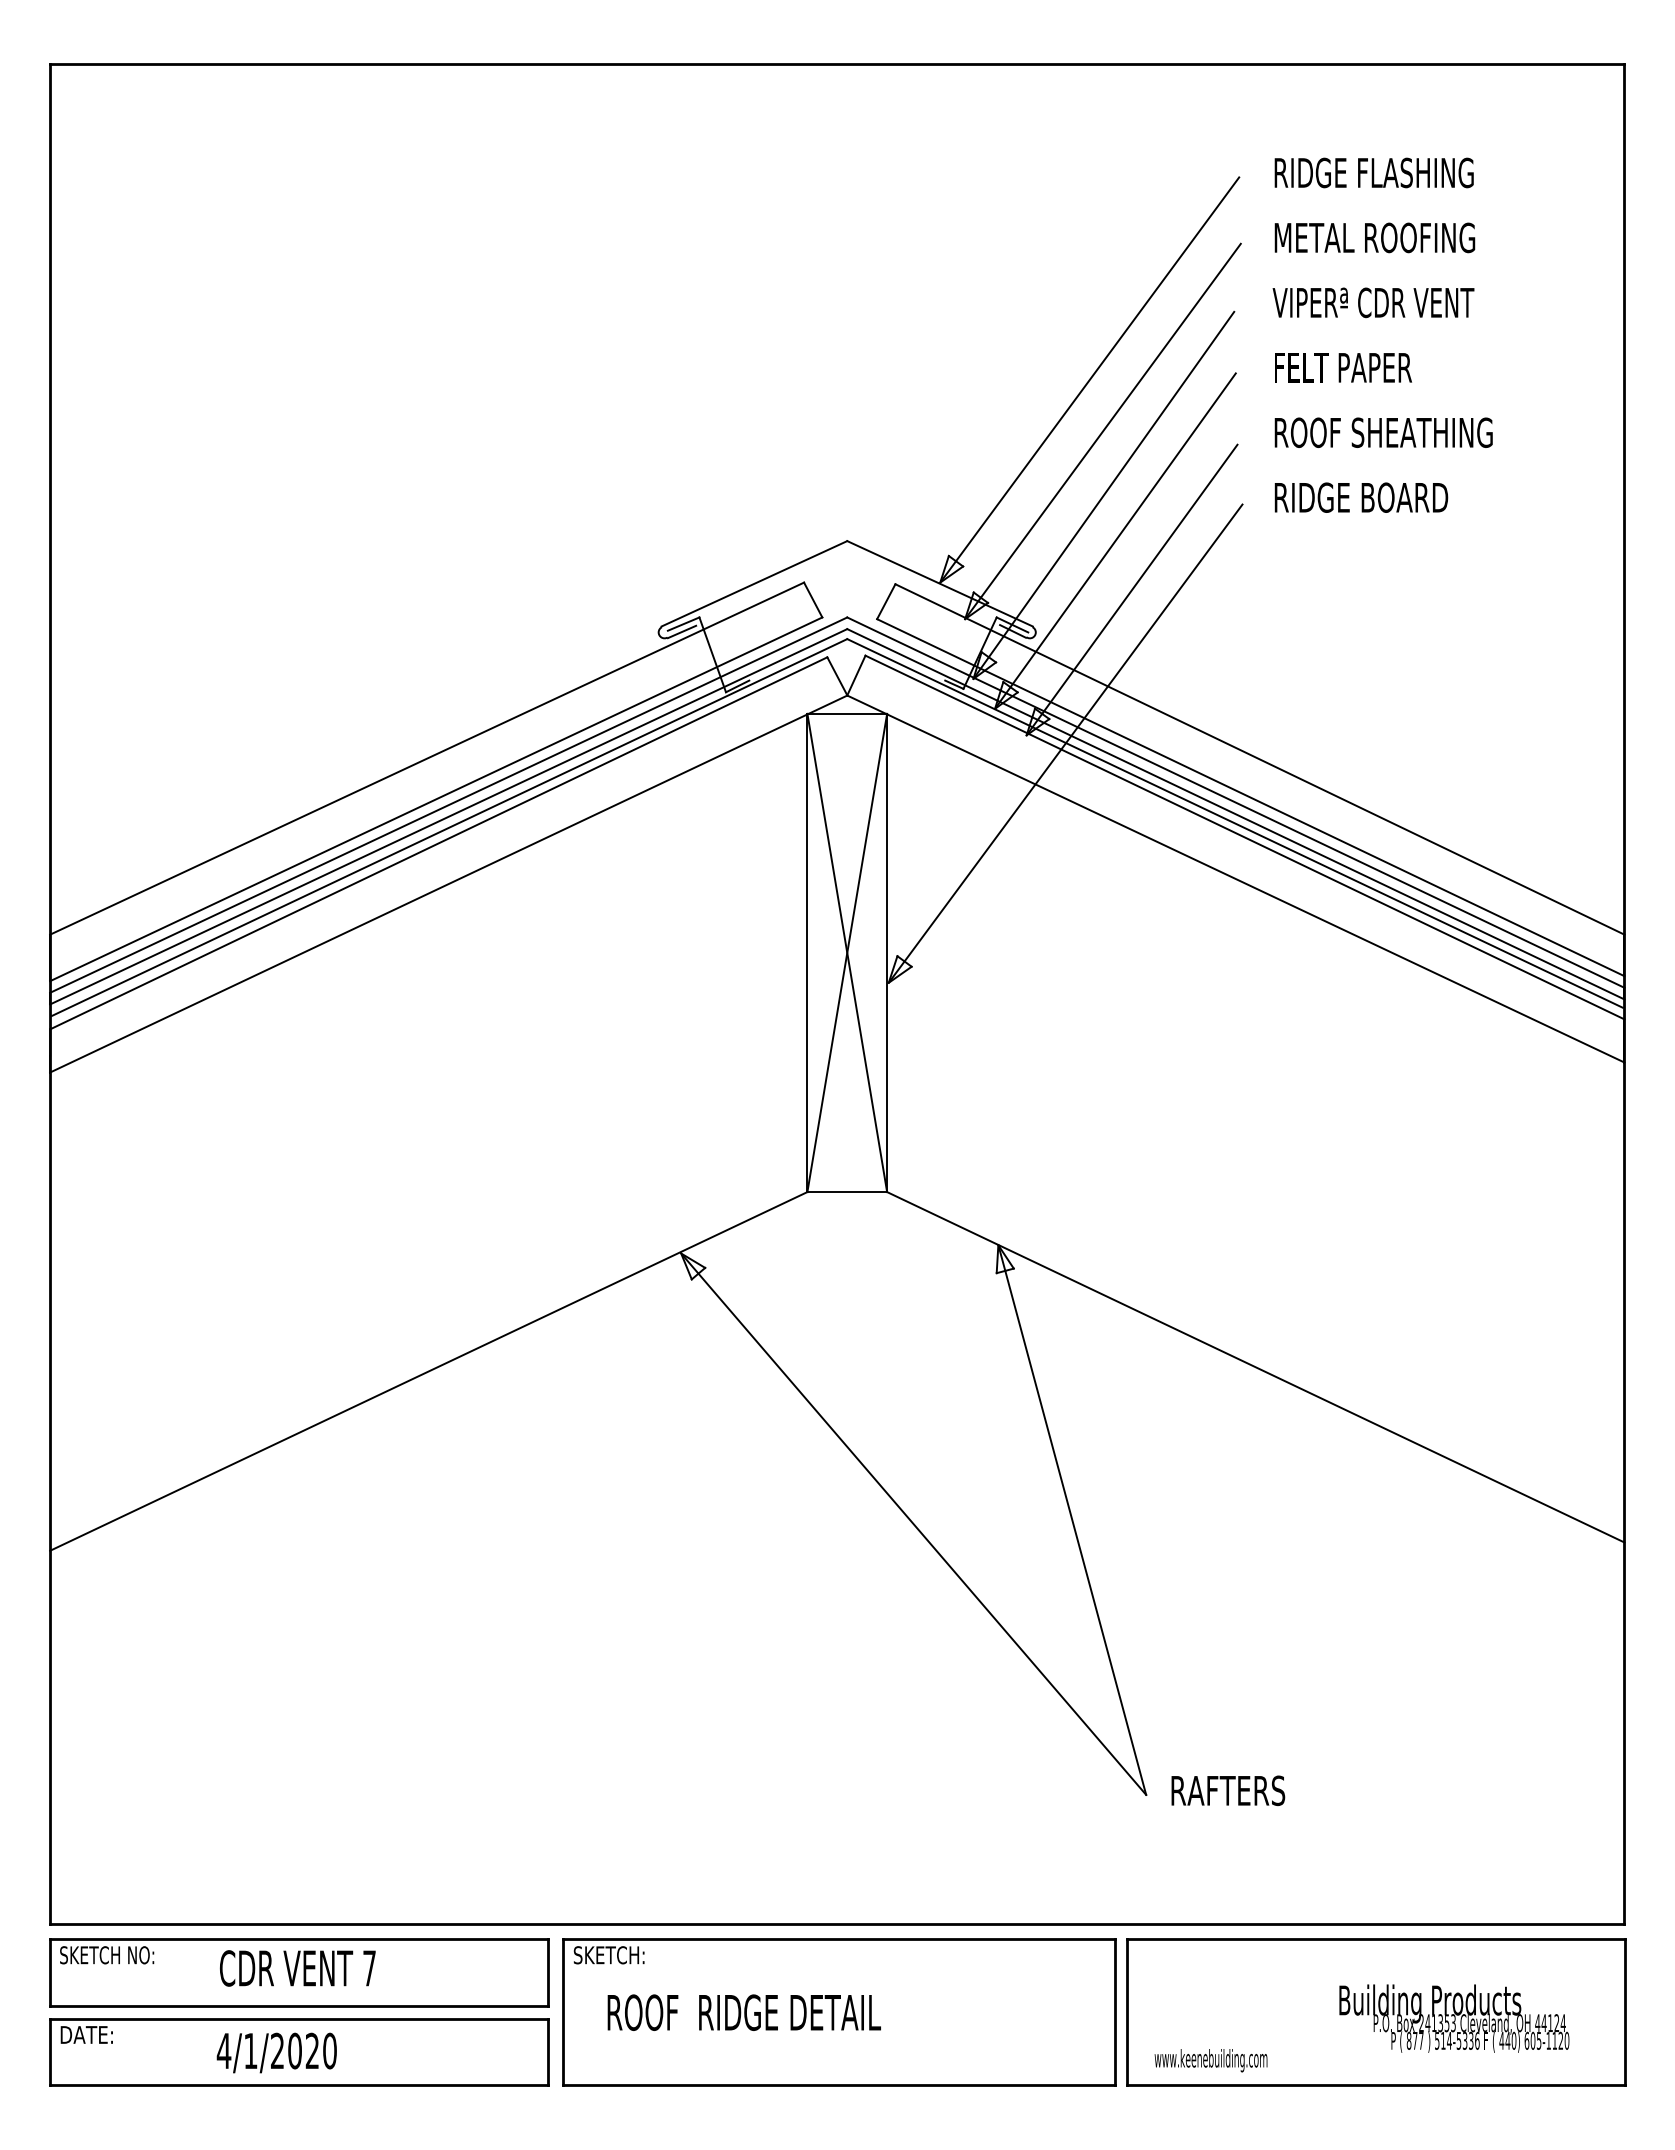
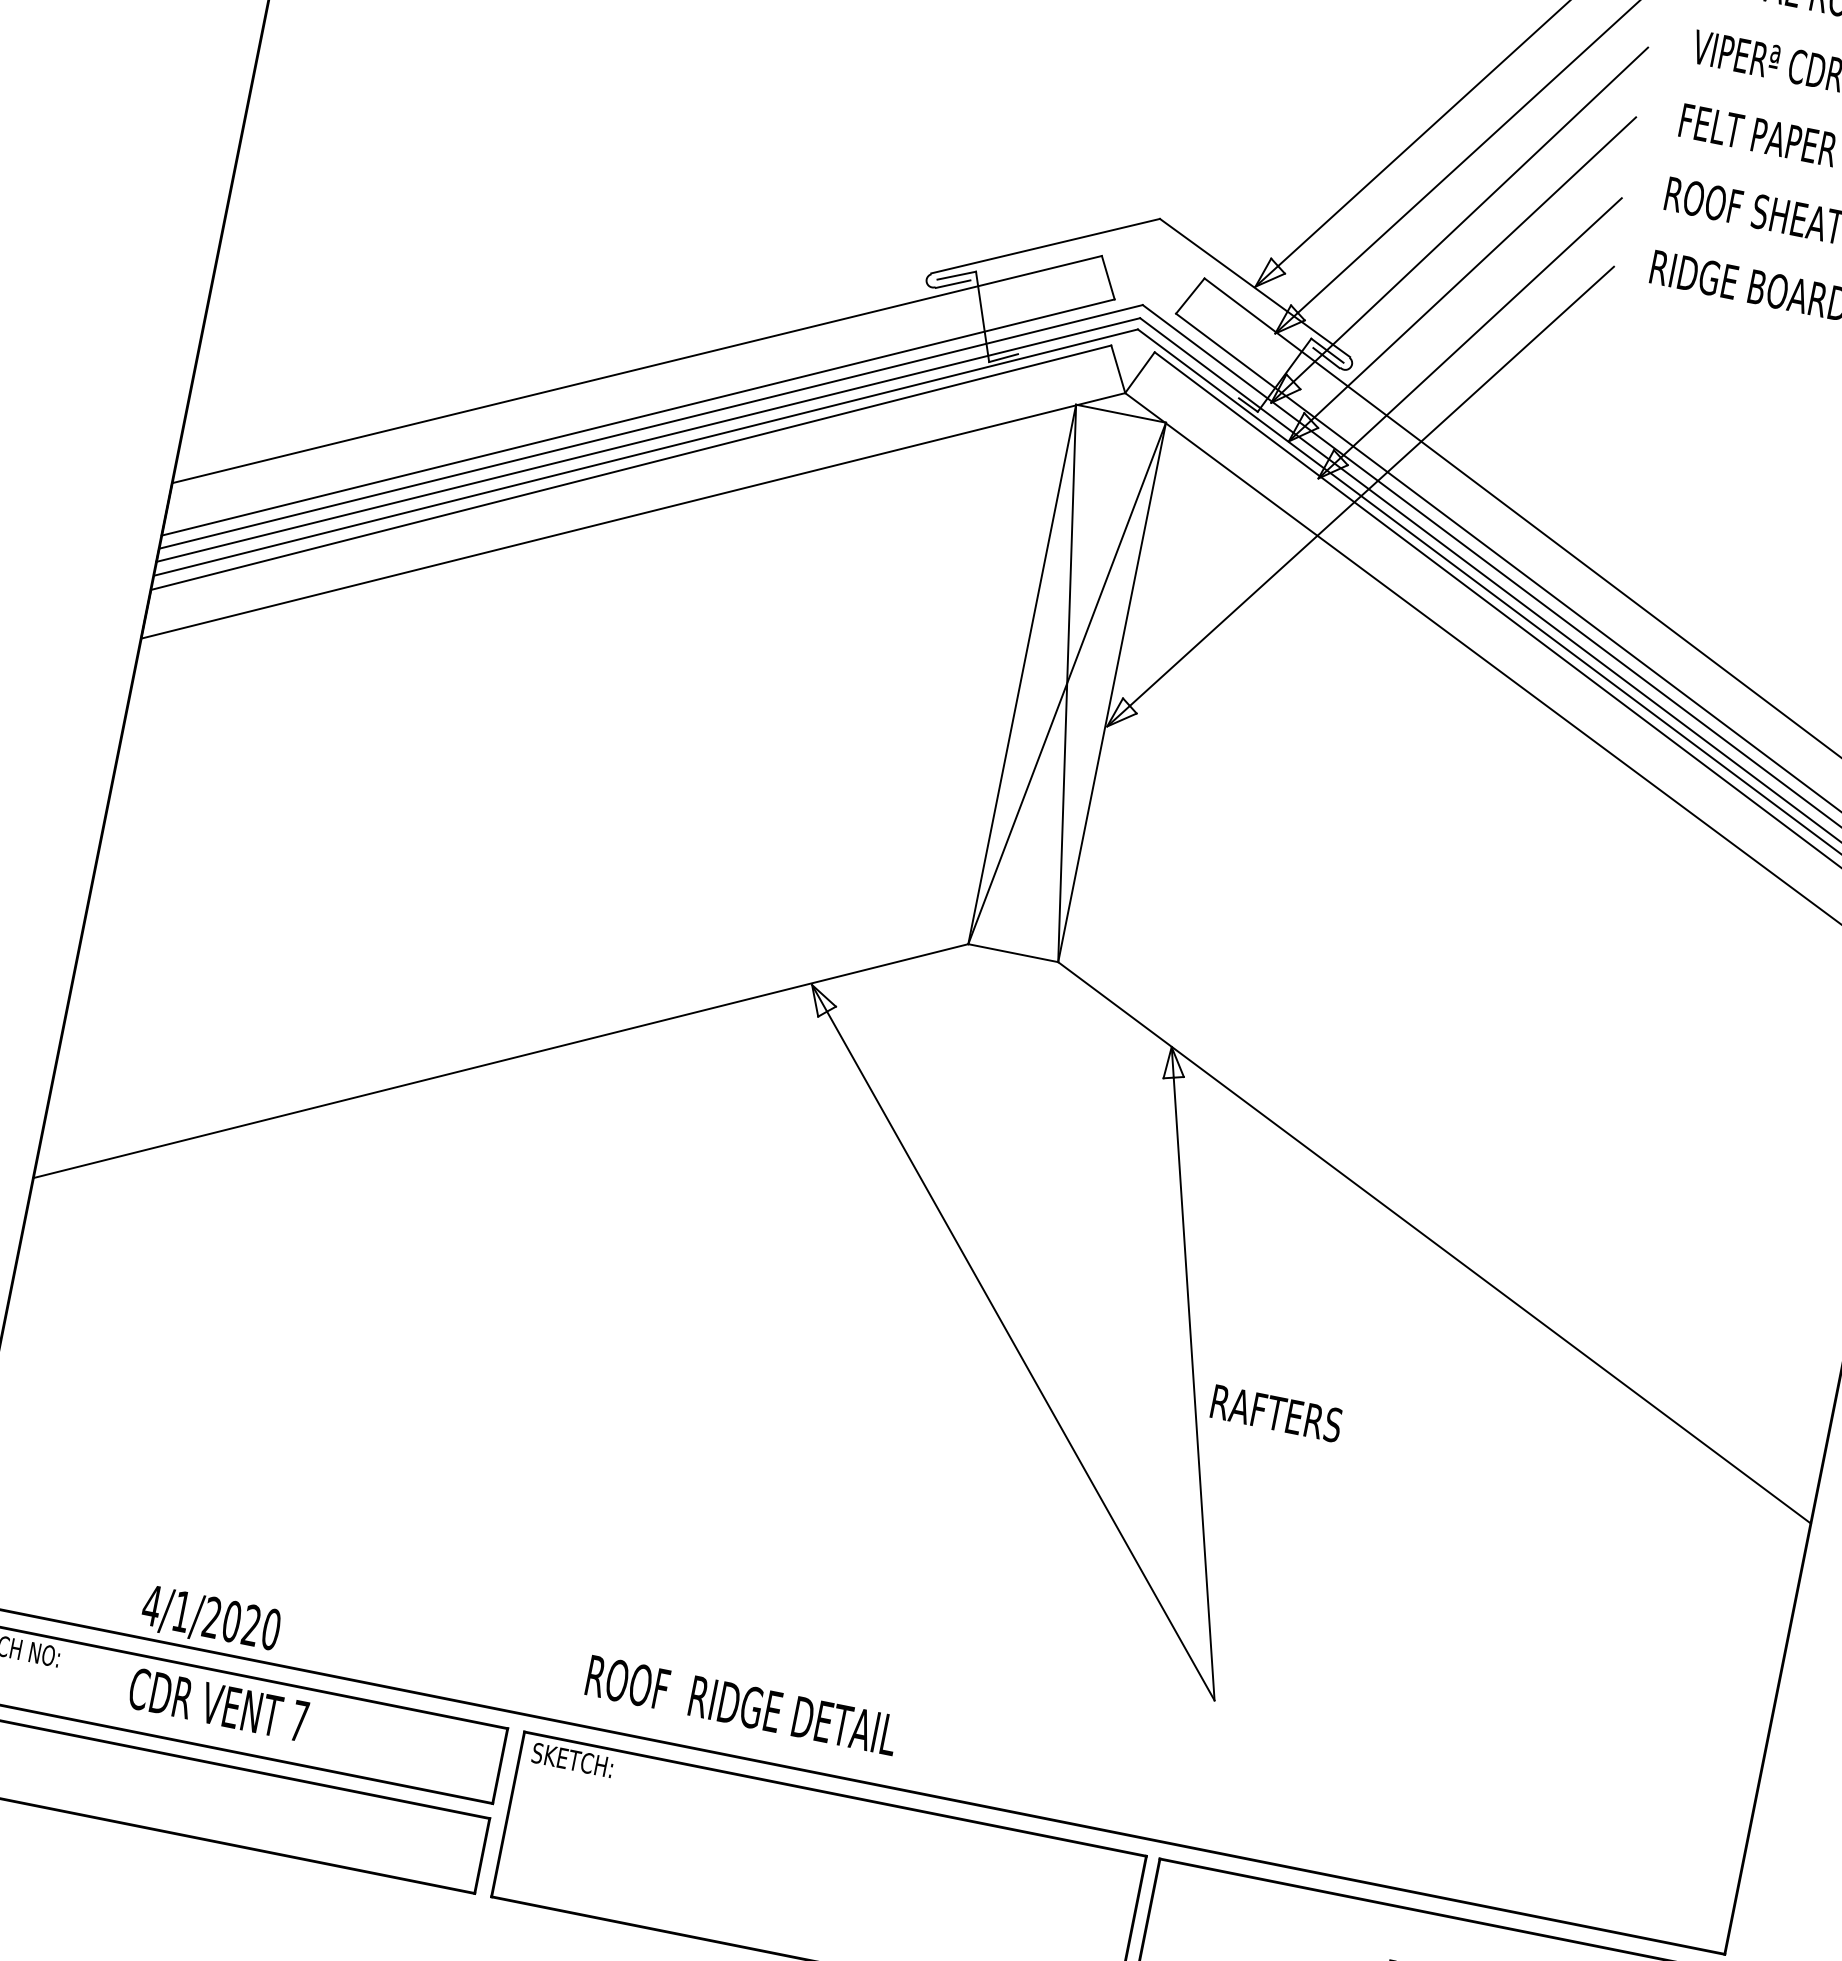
text: (1228, 1790) -> (1276, 1413), moved
text: (743, 2012) -> (741, 1705), moved
text: (276, 2052) -> (210, 1619), moved

